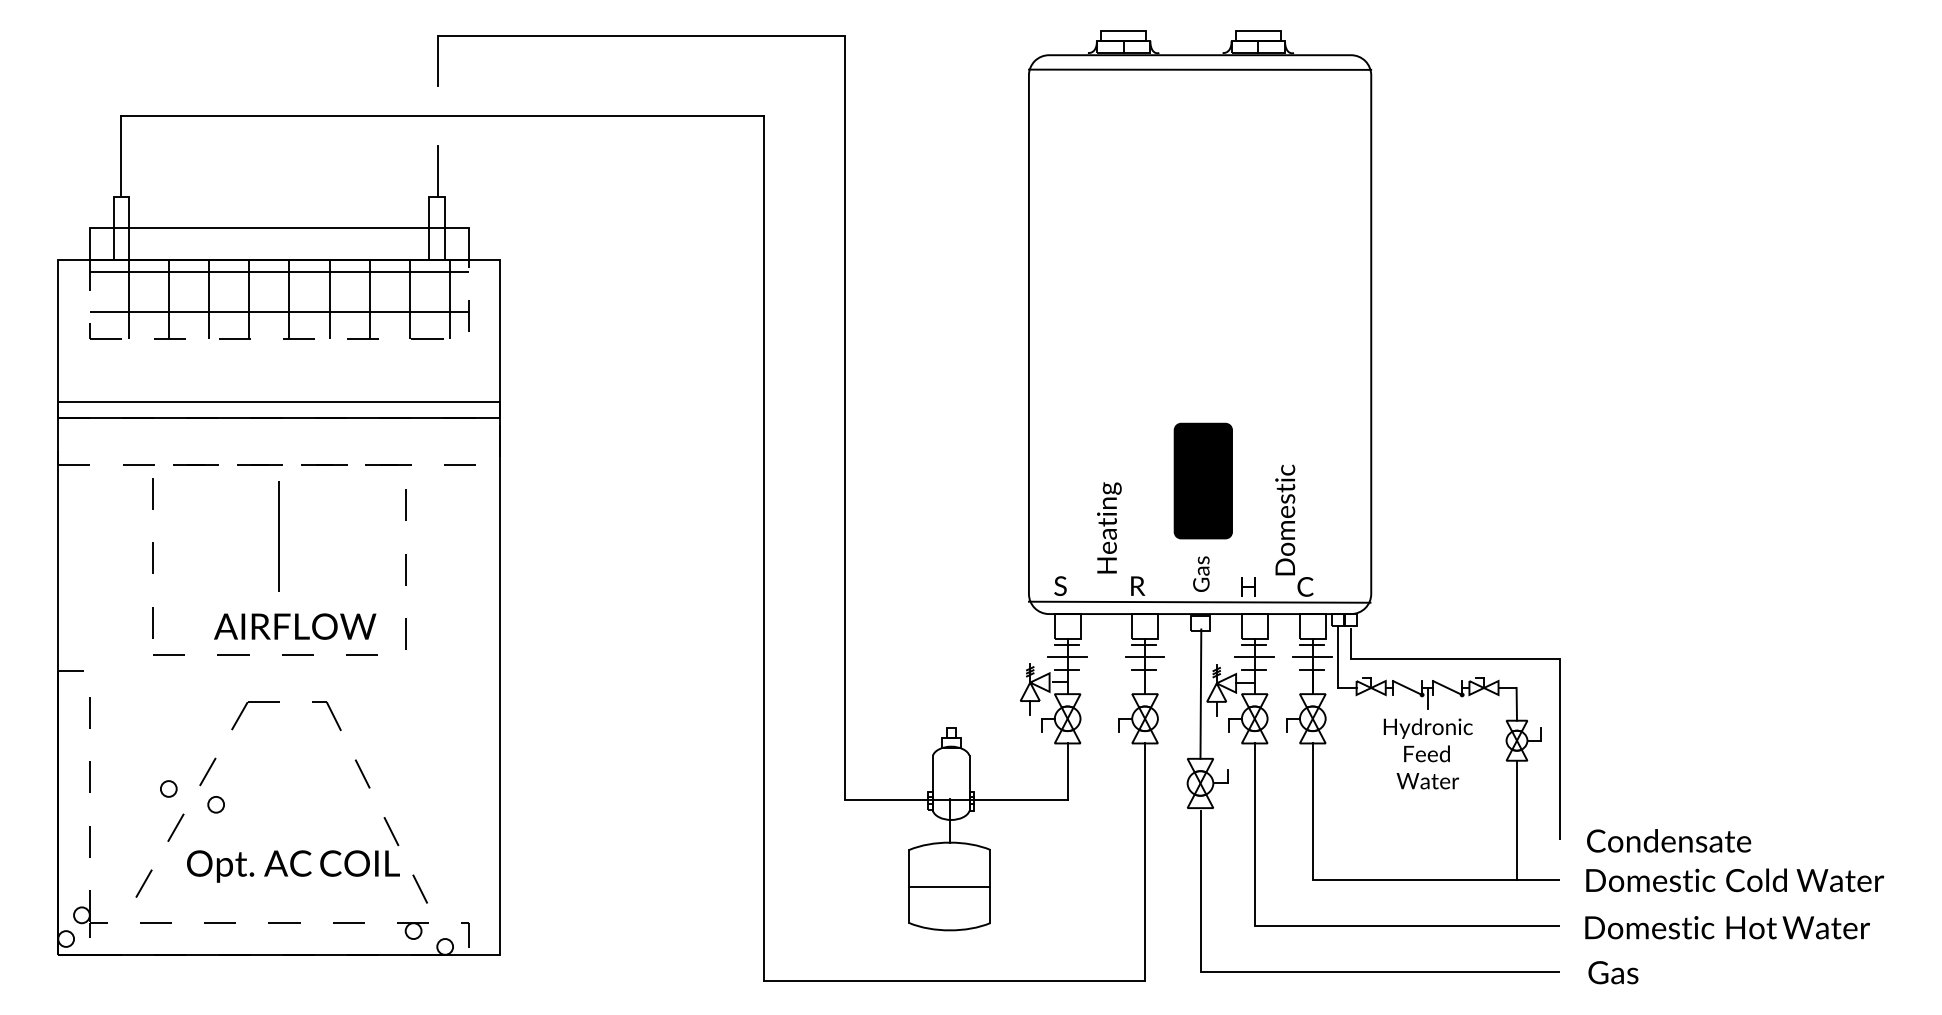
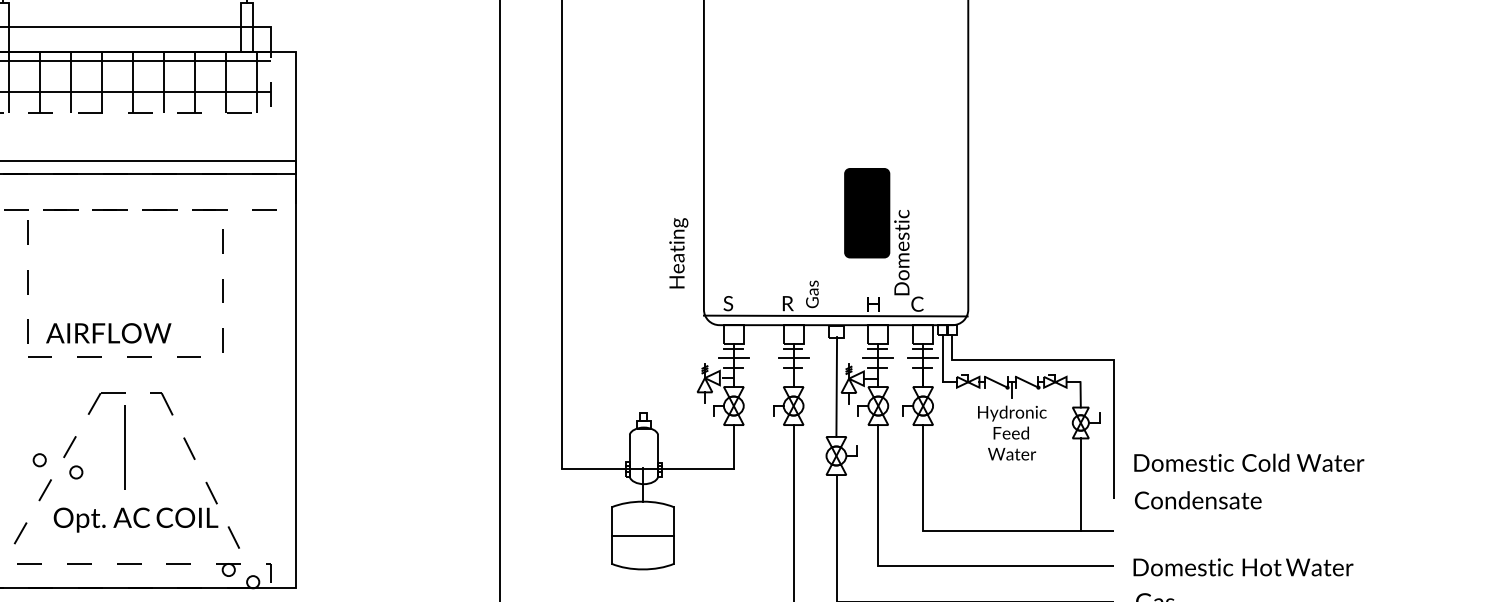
part: (1202, 480) -> (866, 212), moved
text: (1109, 527) -> (678, 252), moved
line: (278, 536) -> (124, 447), moved
text: (1201, 573) -> (812, 293), moved
text: (295, 626) -> (109, 333), moved
text: (1735, 880) -> (1249, 462), moved

